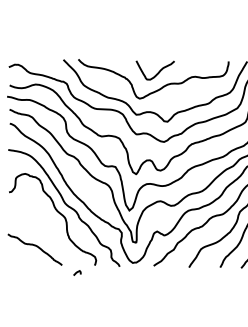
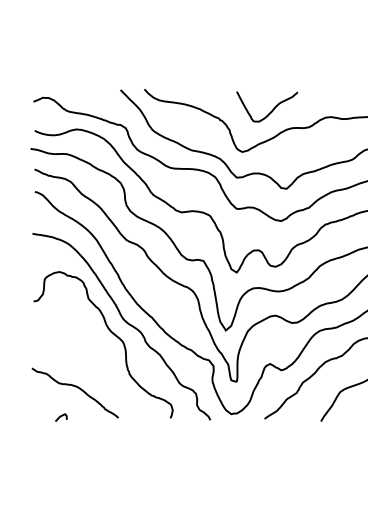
curve: (77, 272) -> (61, 416), moved

